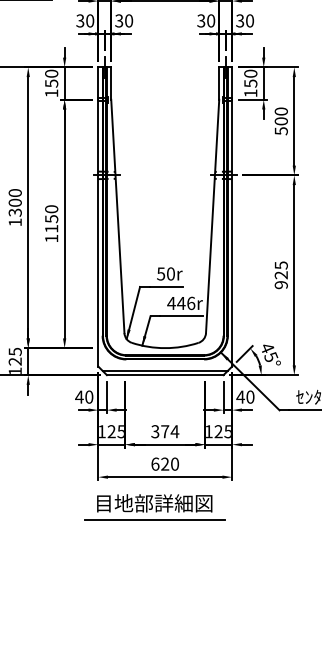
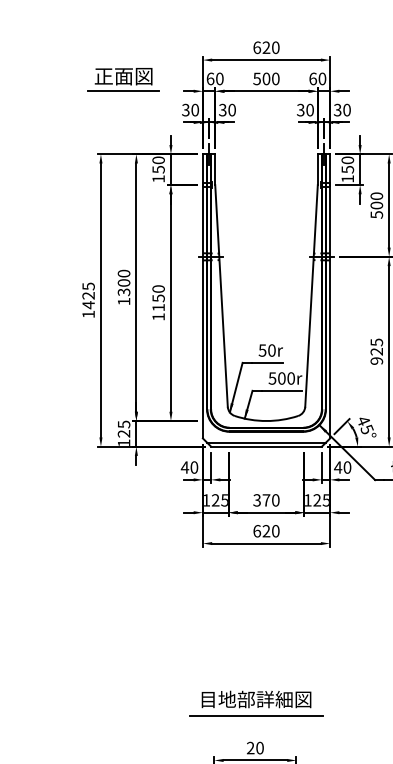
text: (180, 303) -> (281, 378), 446r -> 500r
text: (174, 431) -> (275, 500), 374 -> 370
part: (154, 507) -> (256, 703), moved

